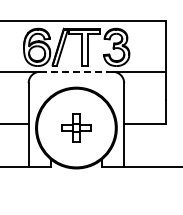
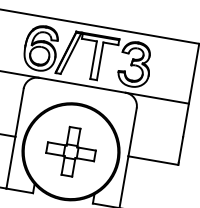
line: (76, 71) -> (82, 84), dashed -> solid
part: (76, 127) -> (71, 151), size x1.43

